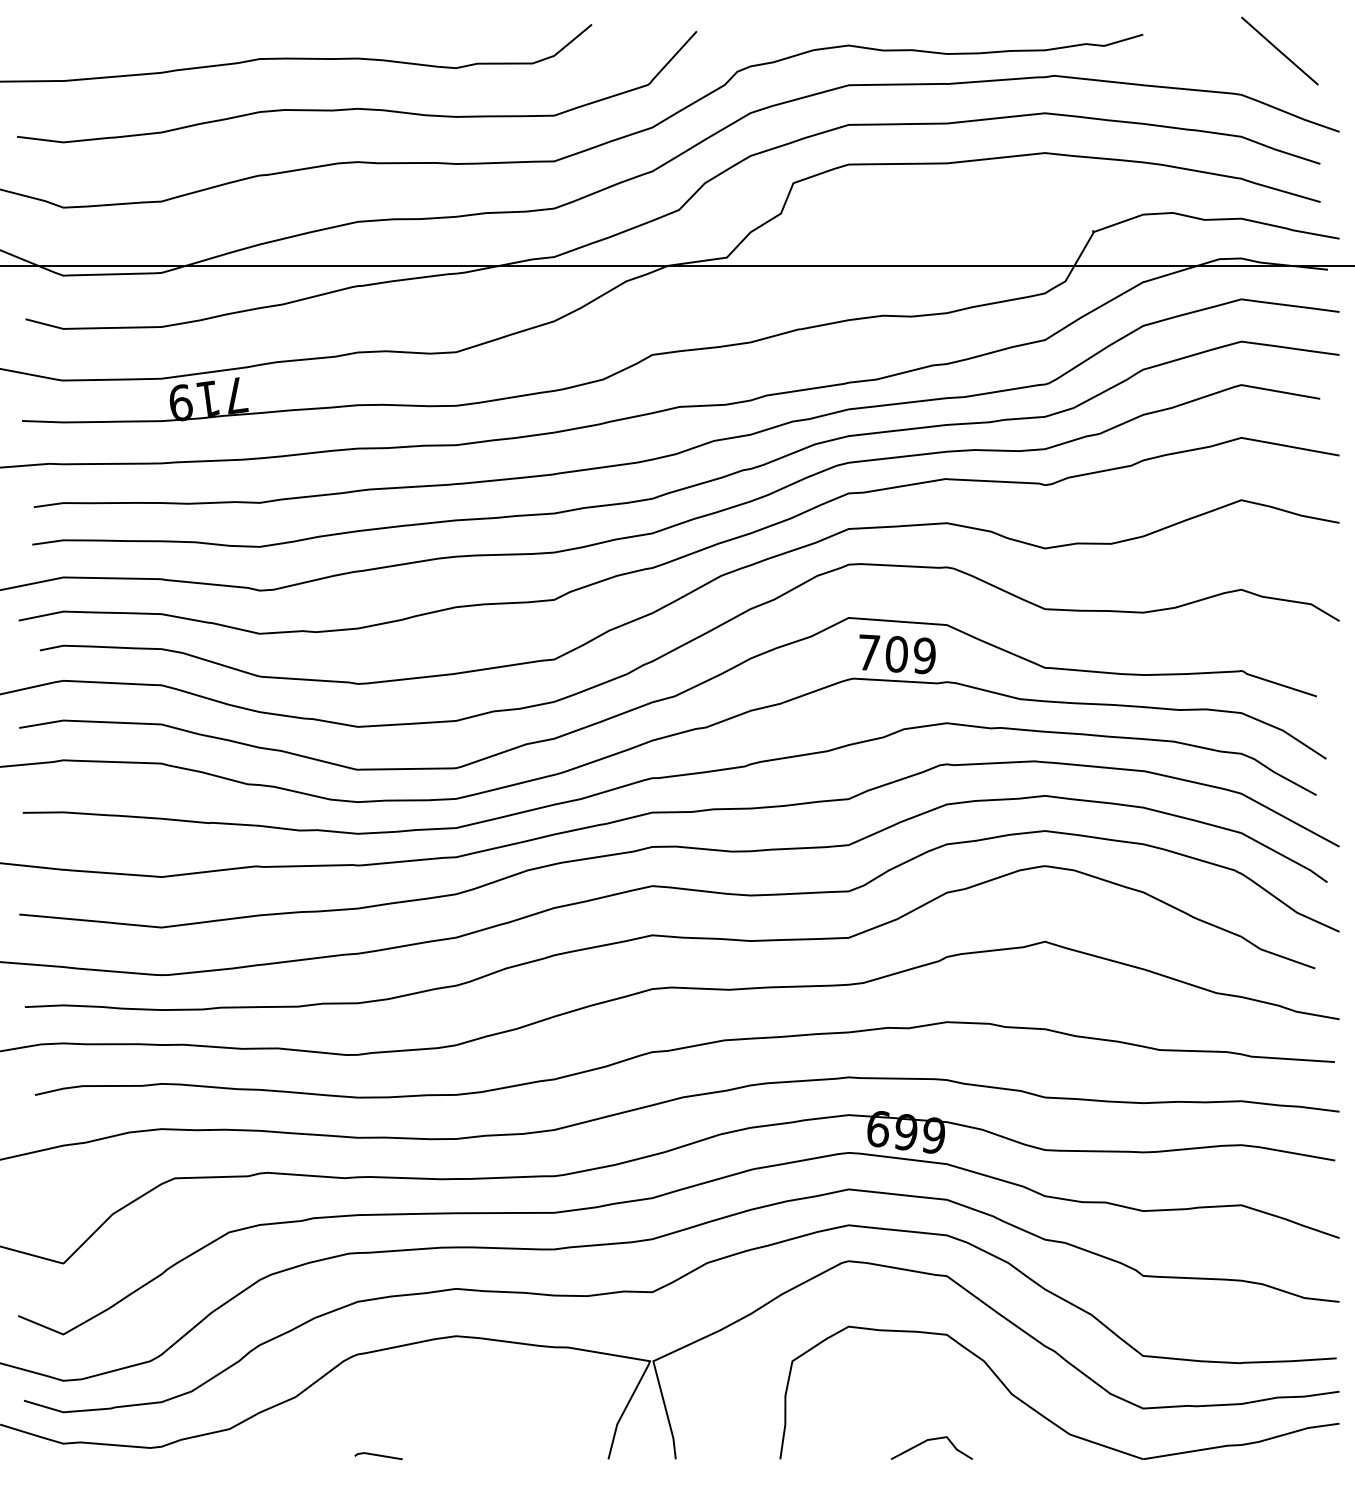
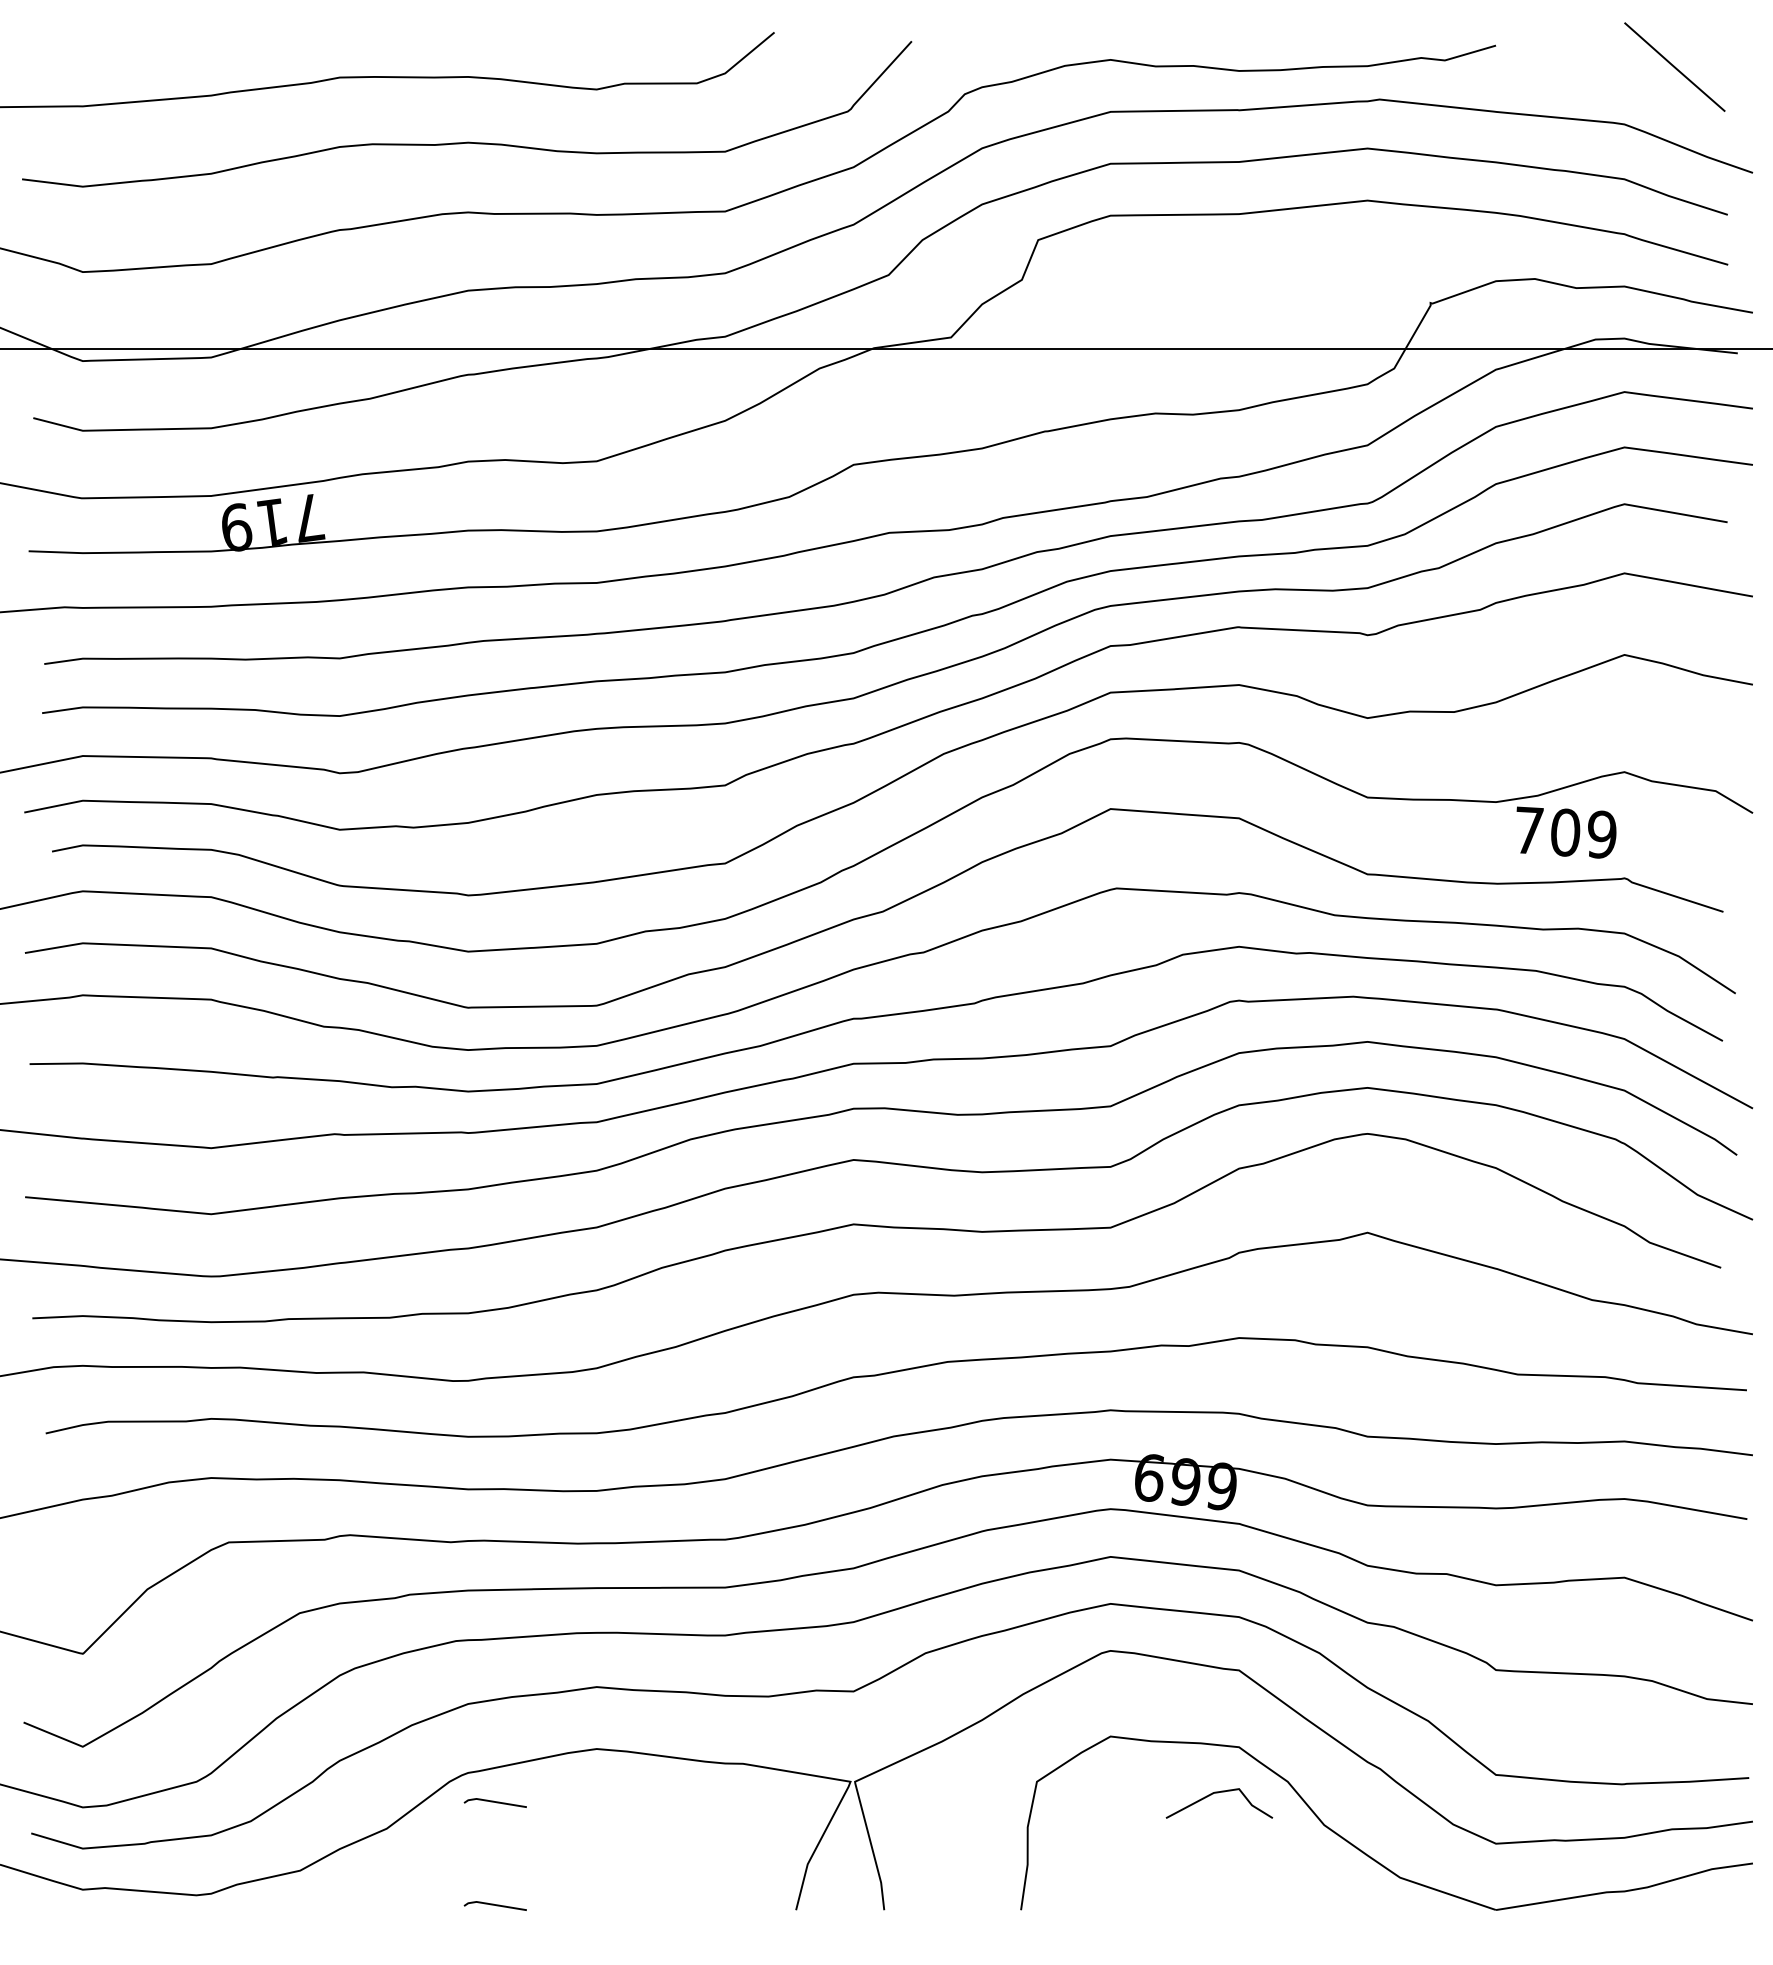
text: (897, 654) -> (1566, 832), moved
line: (377, 1377) -> (494, 1802), added
line: (931, 1440) -> (1218, 1793), moved

